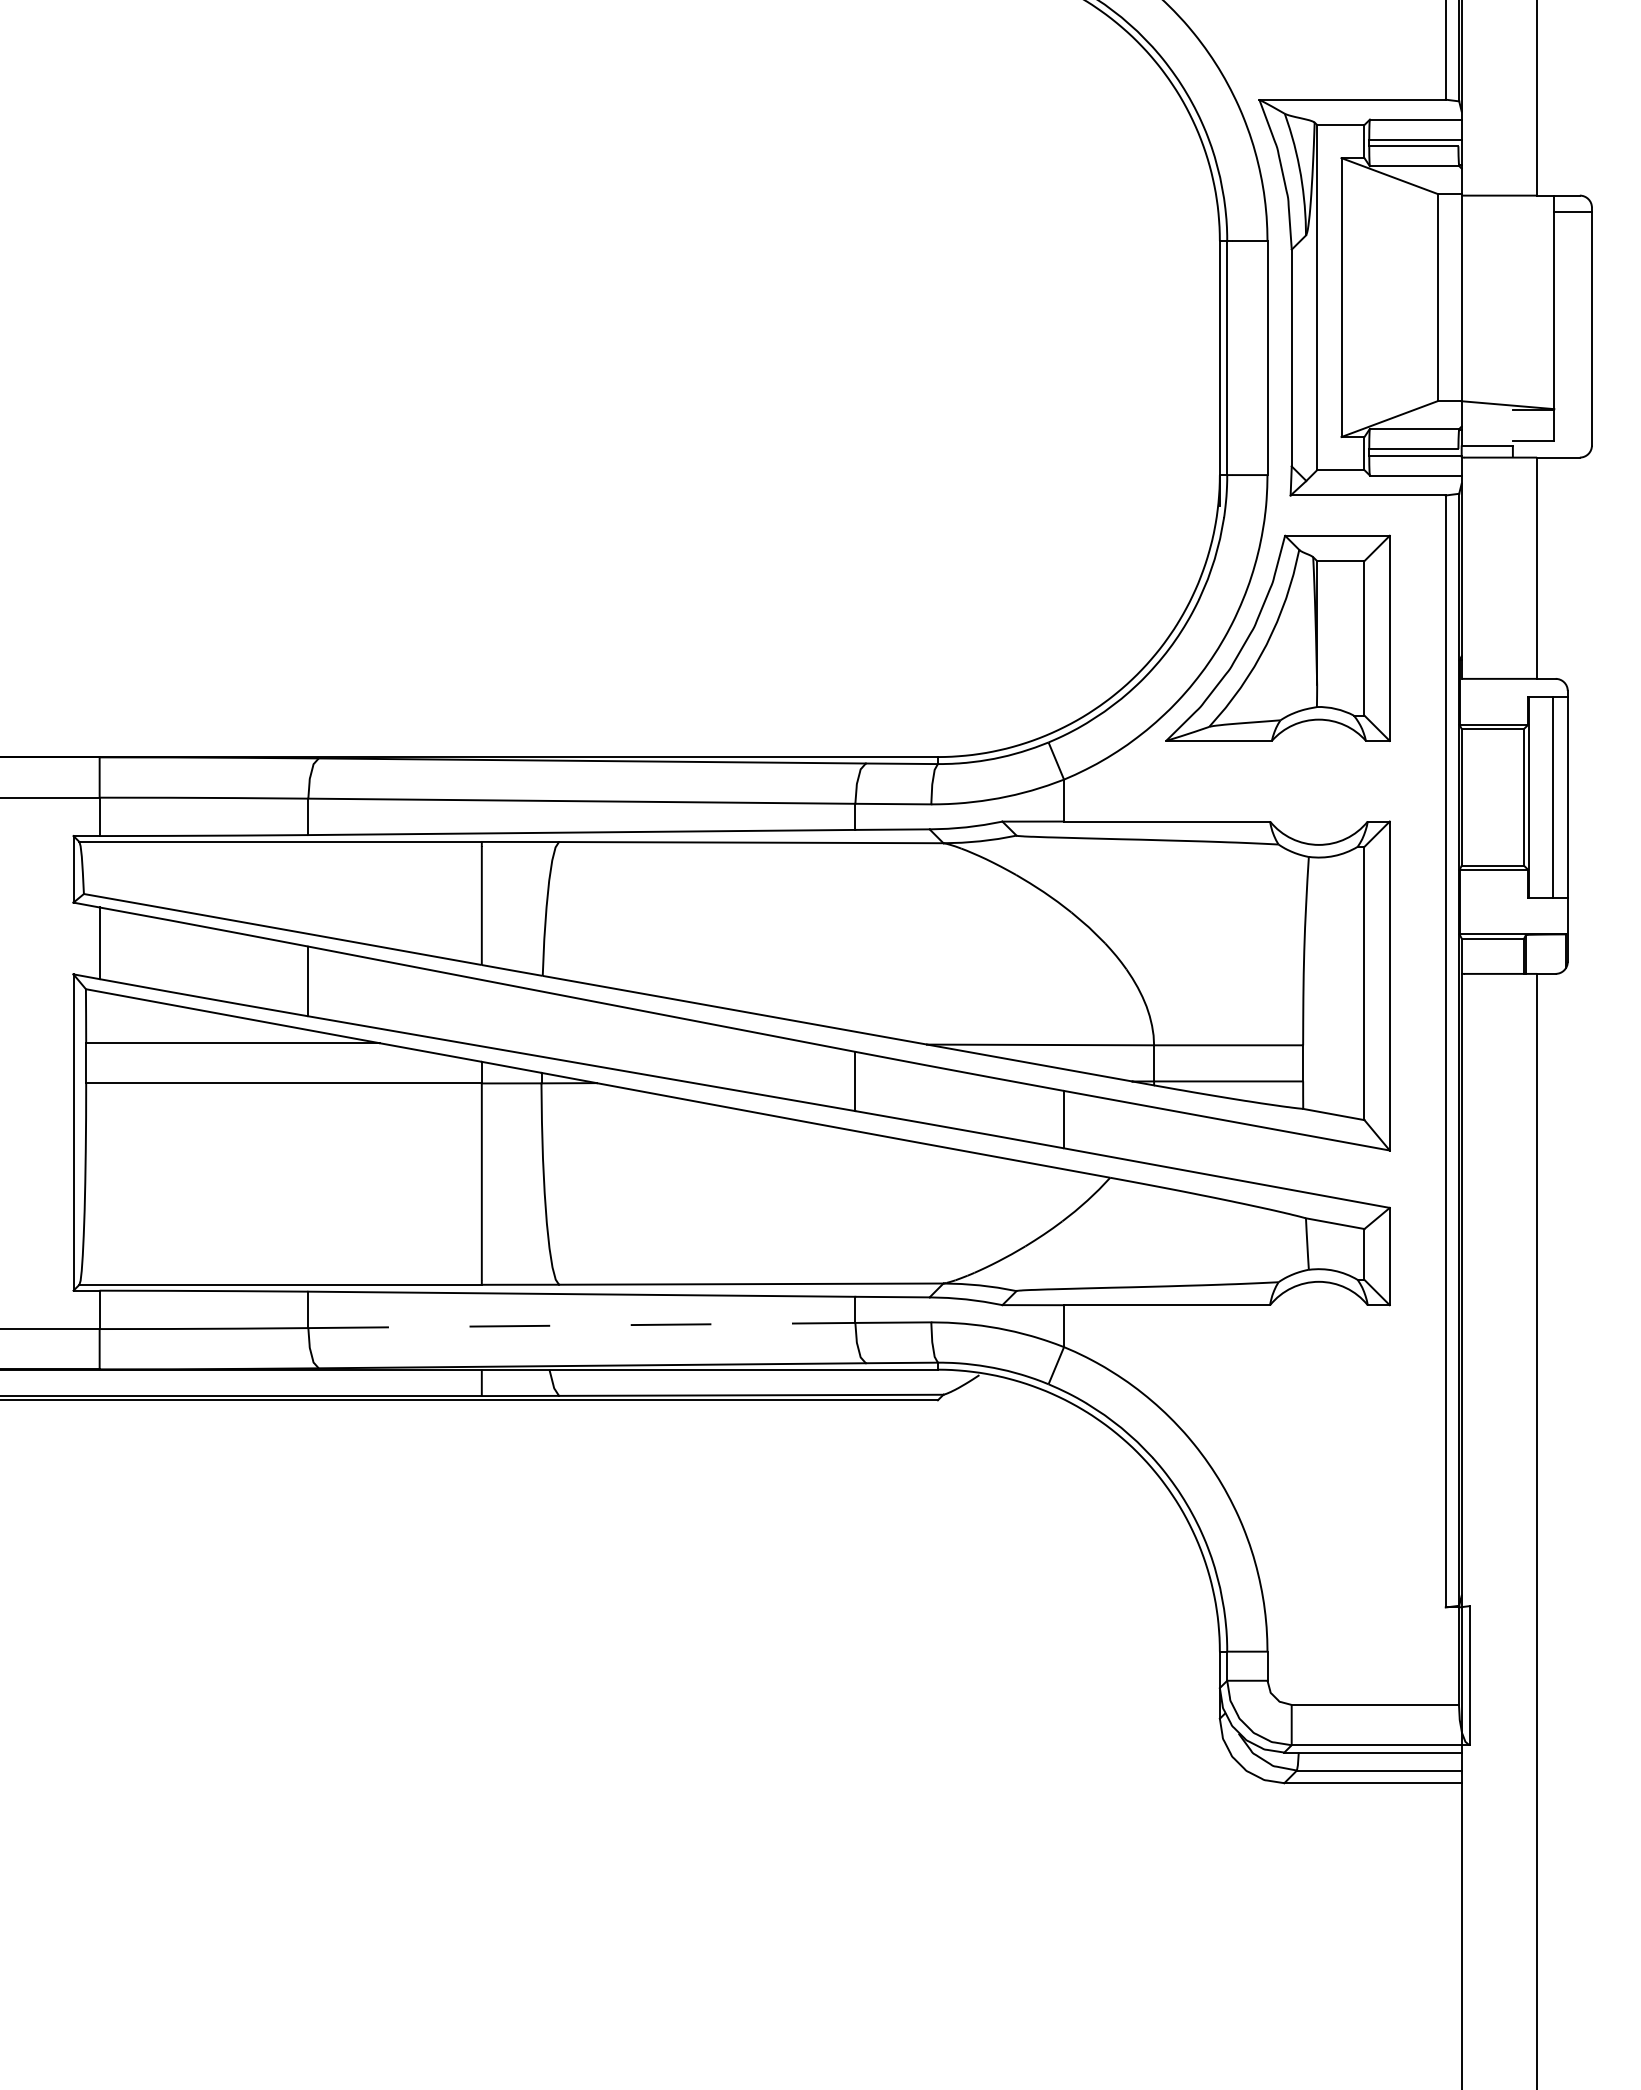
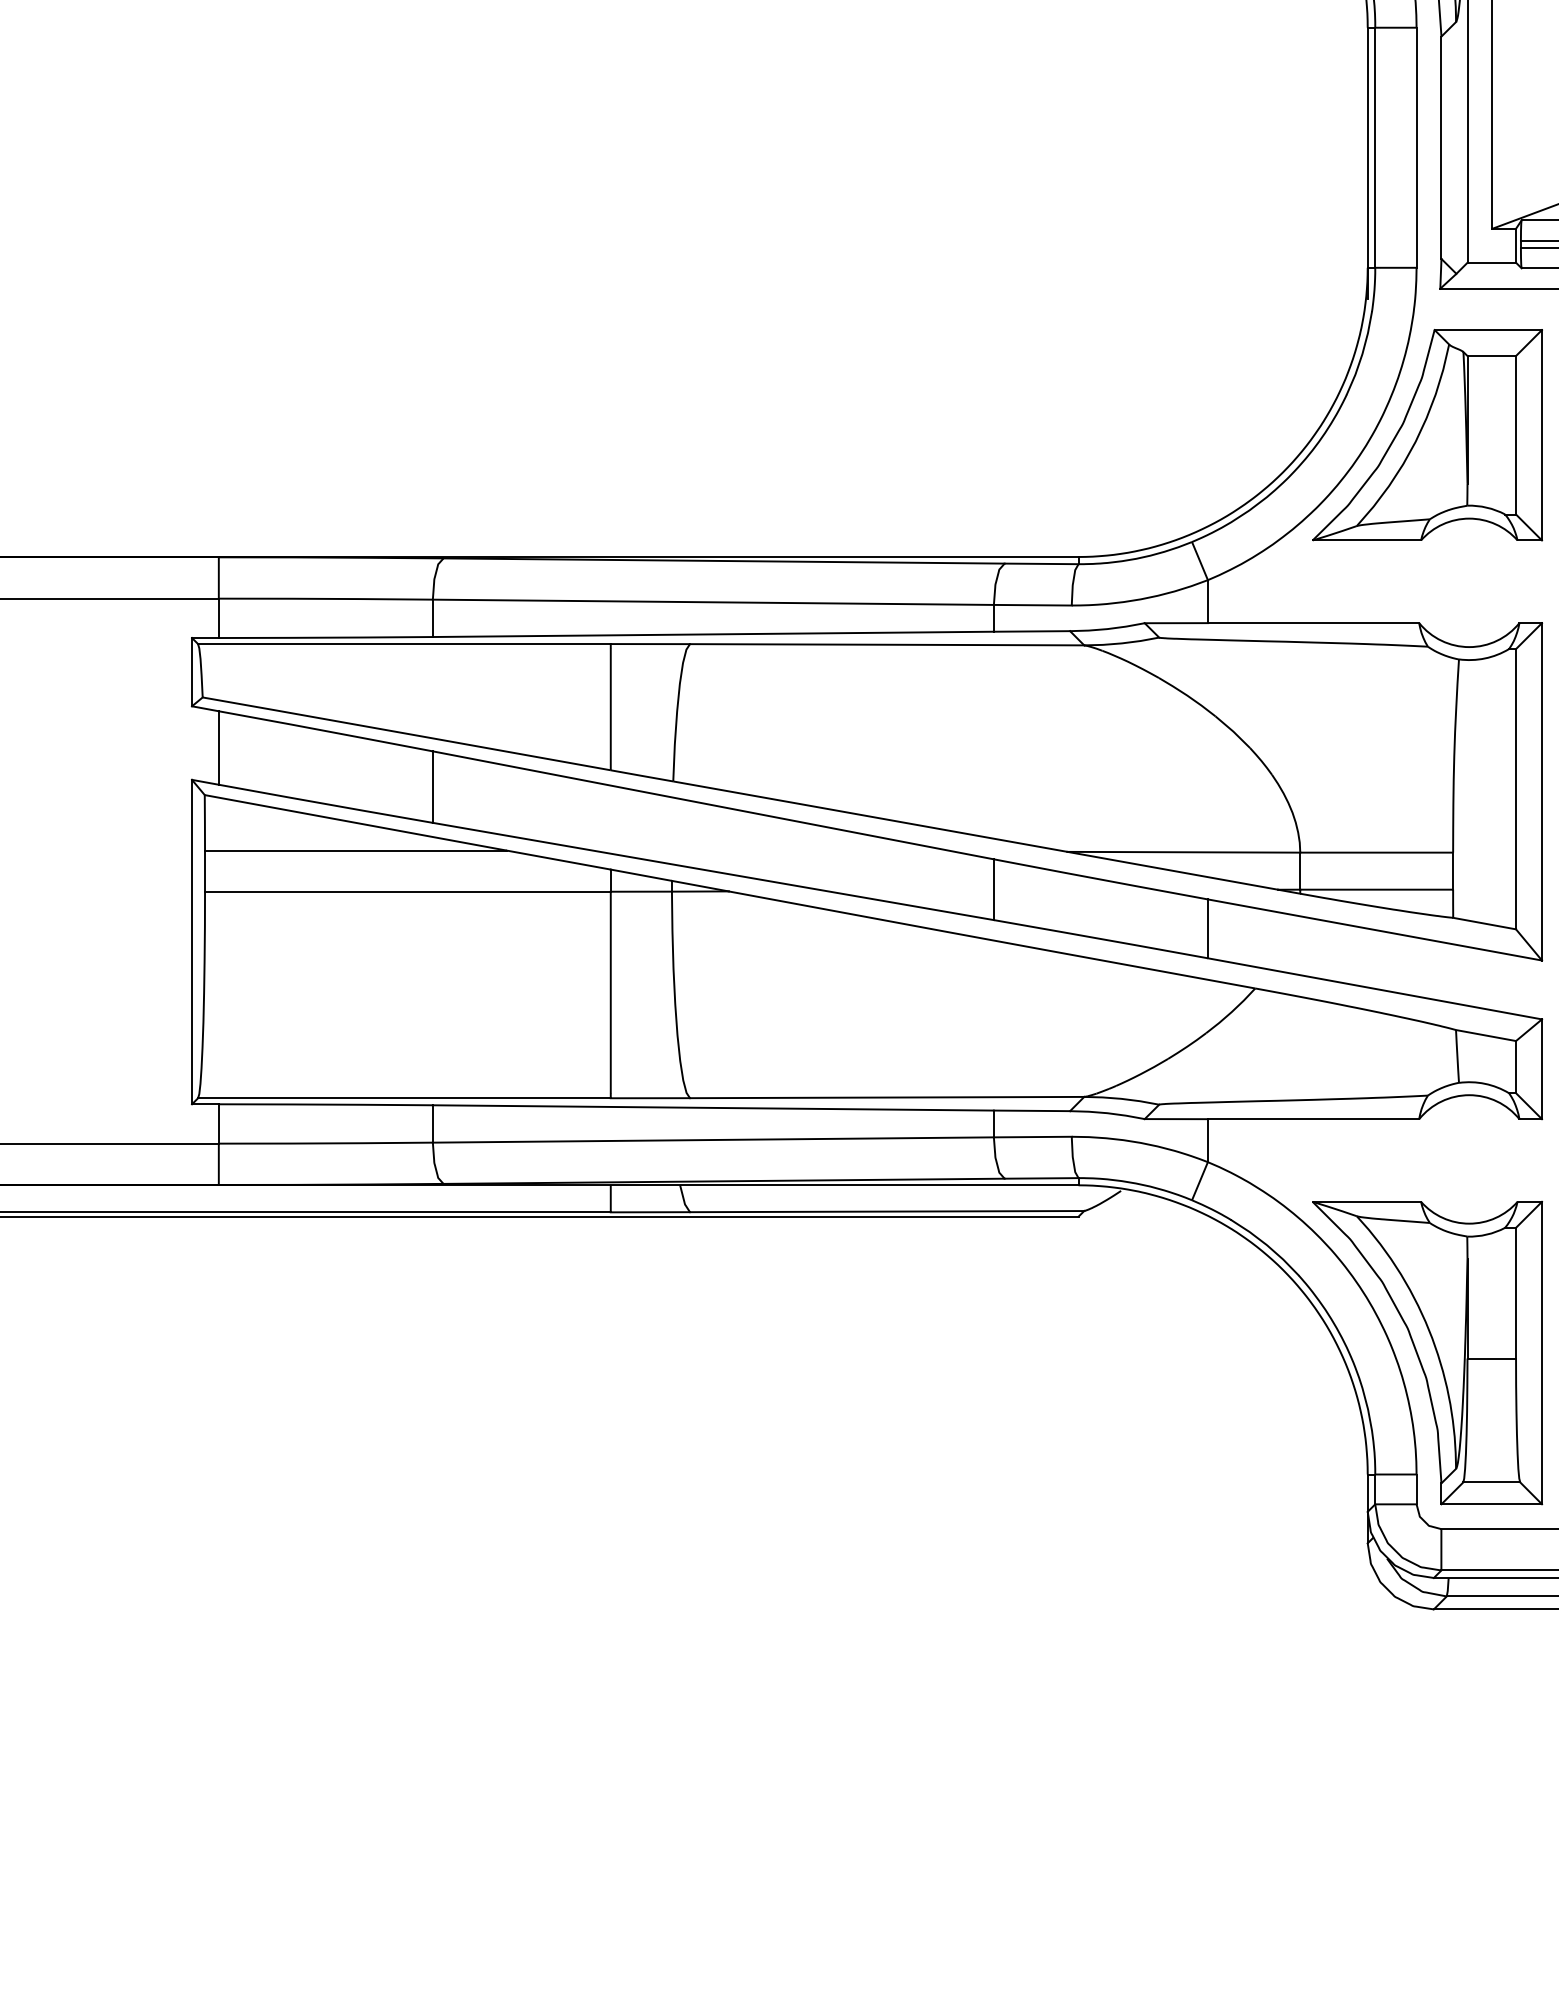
line: (581, 1325) -> (713, 1139), dashed -> solid
part: (1277, 1532) -> (1426, 1352), added

